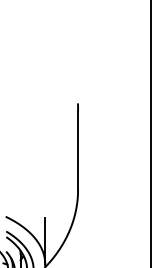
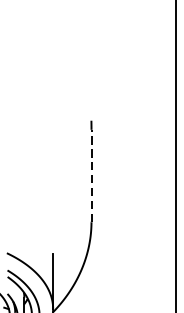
line: (78, 150) -> (92, 175), solid -> dashed

